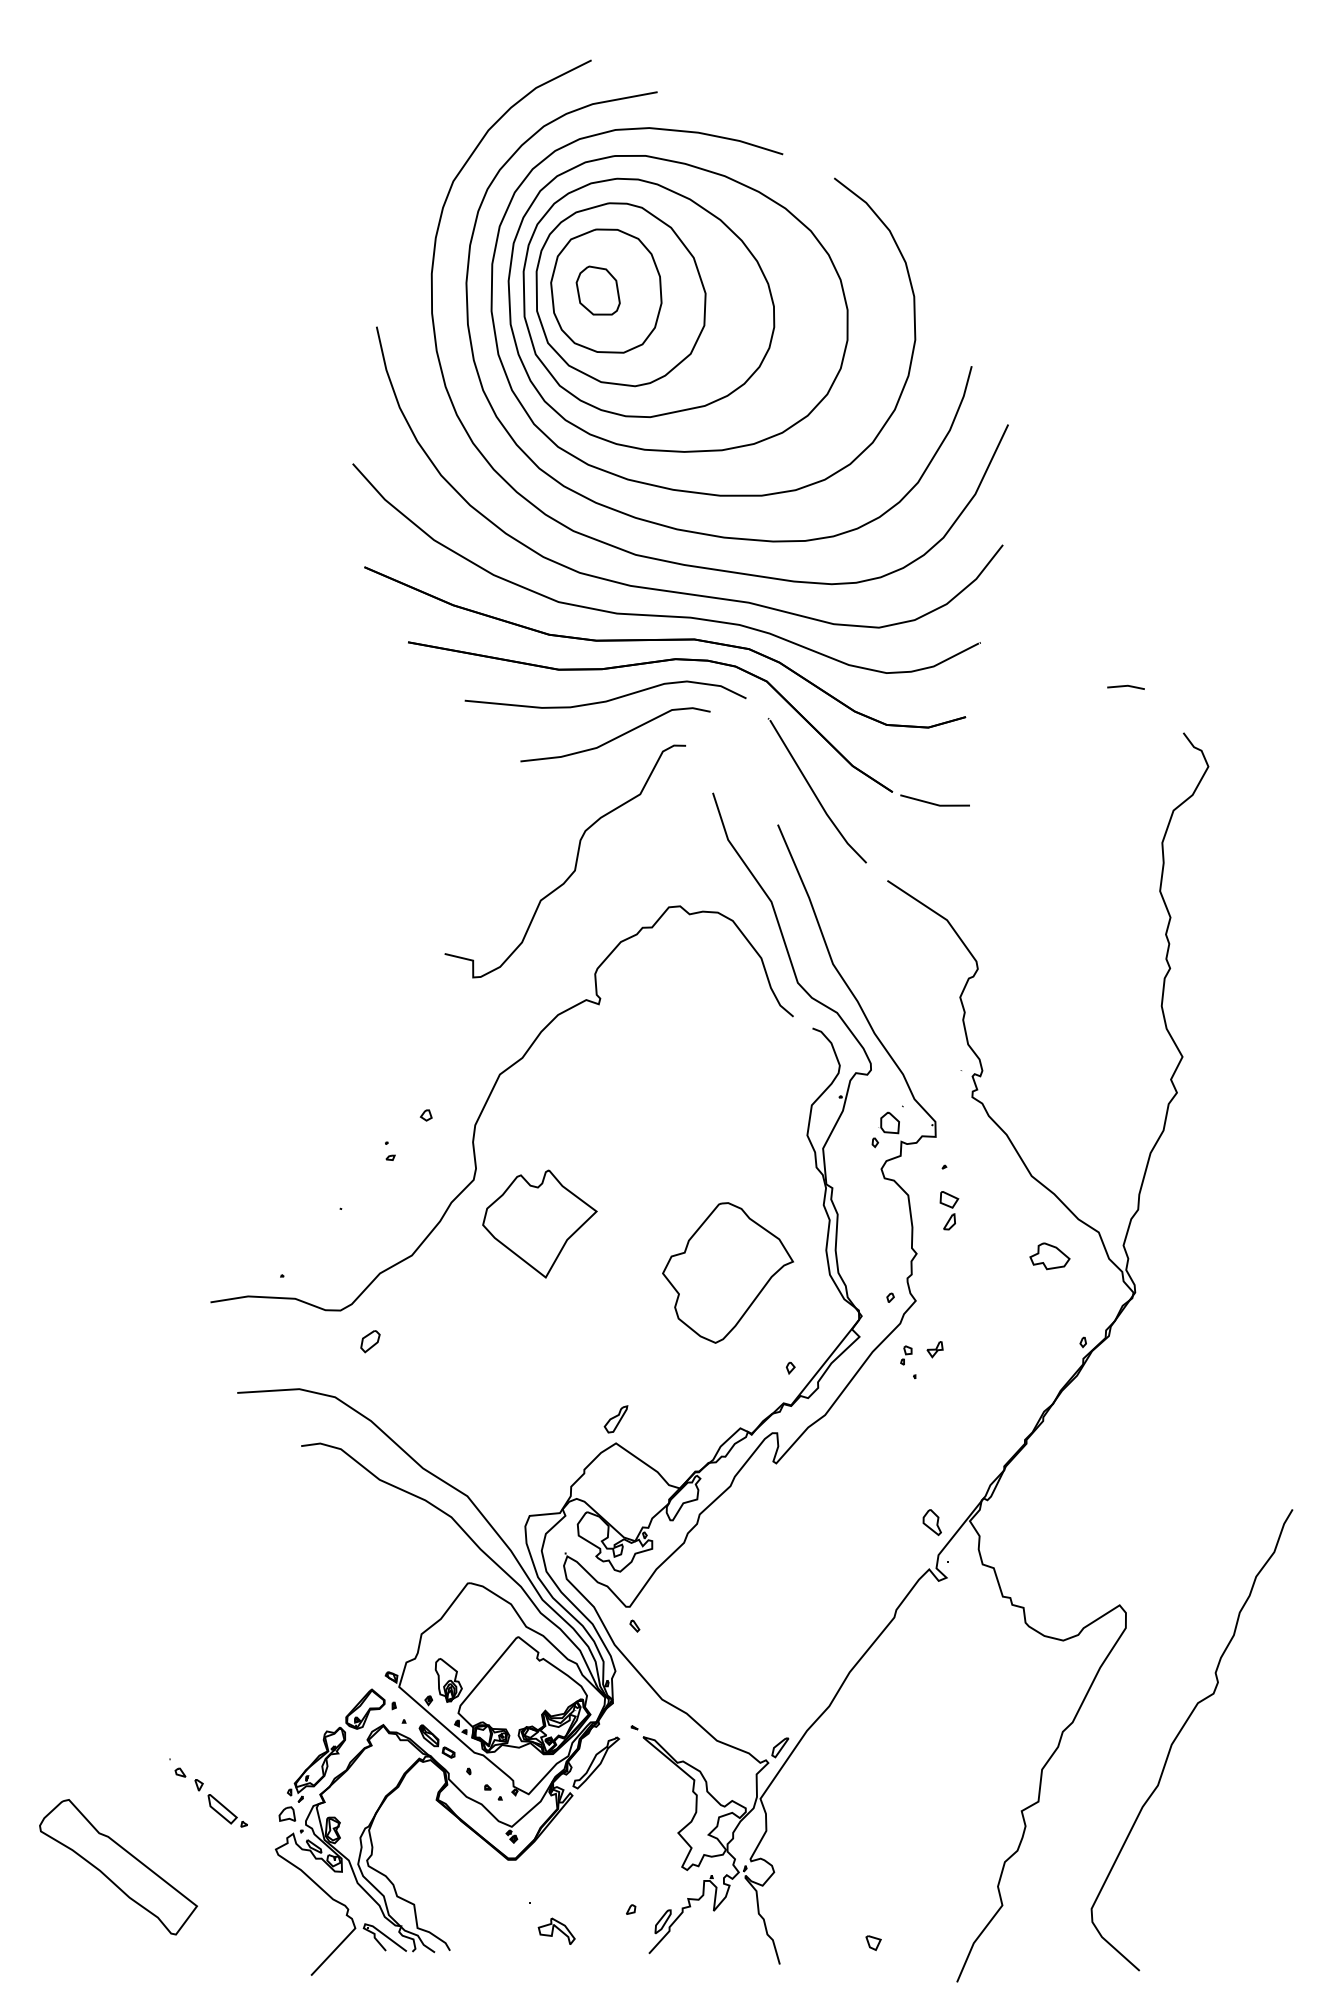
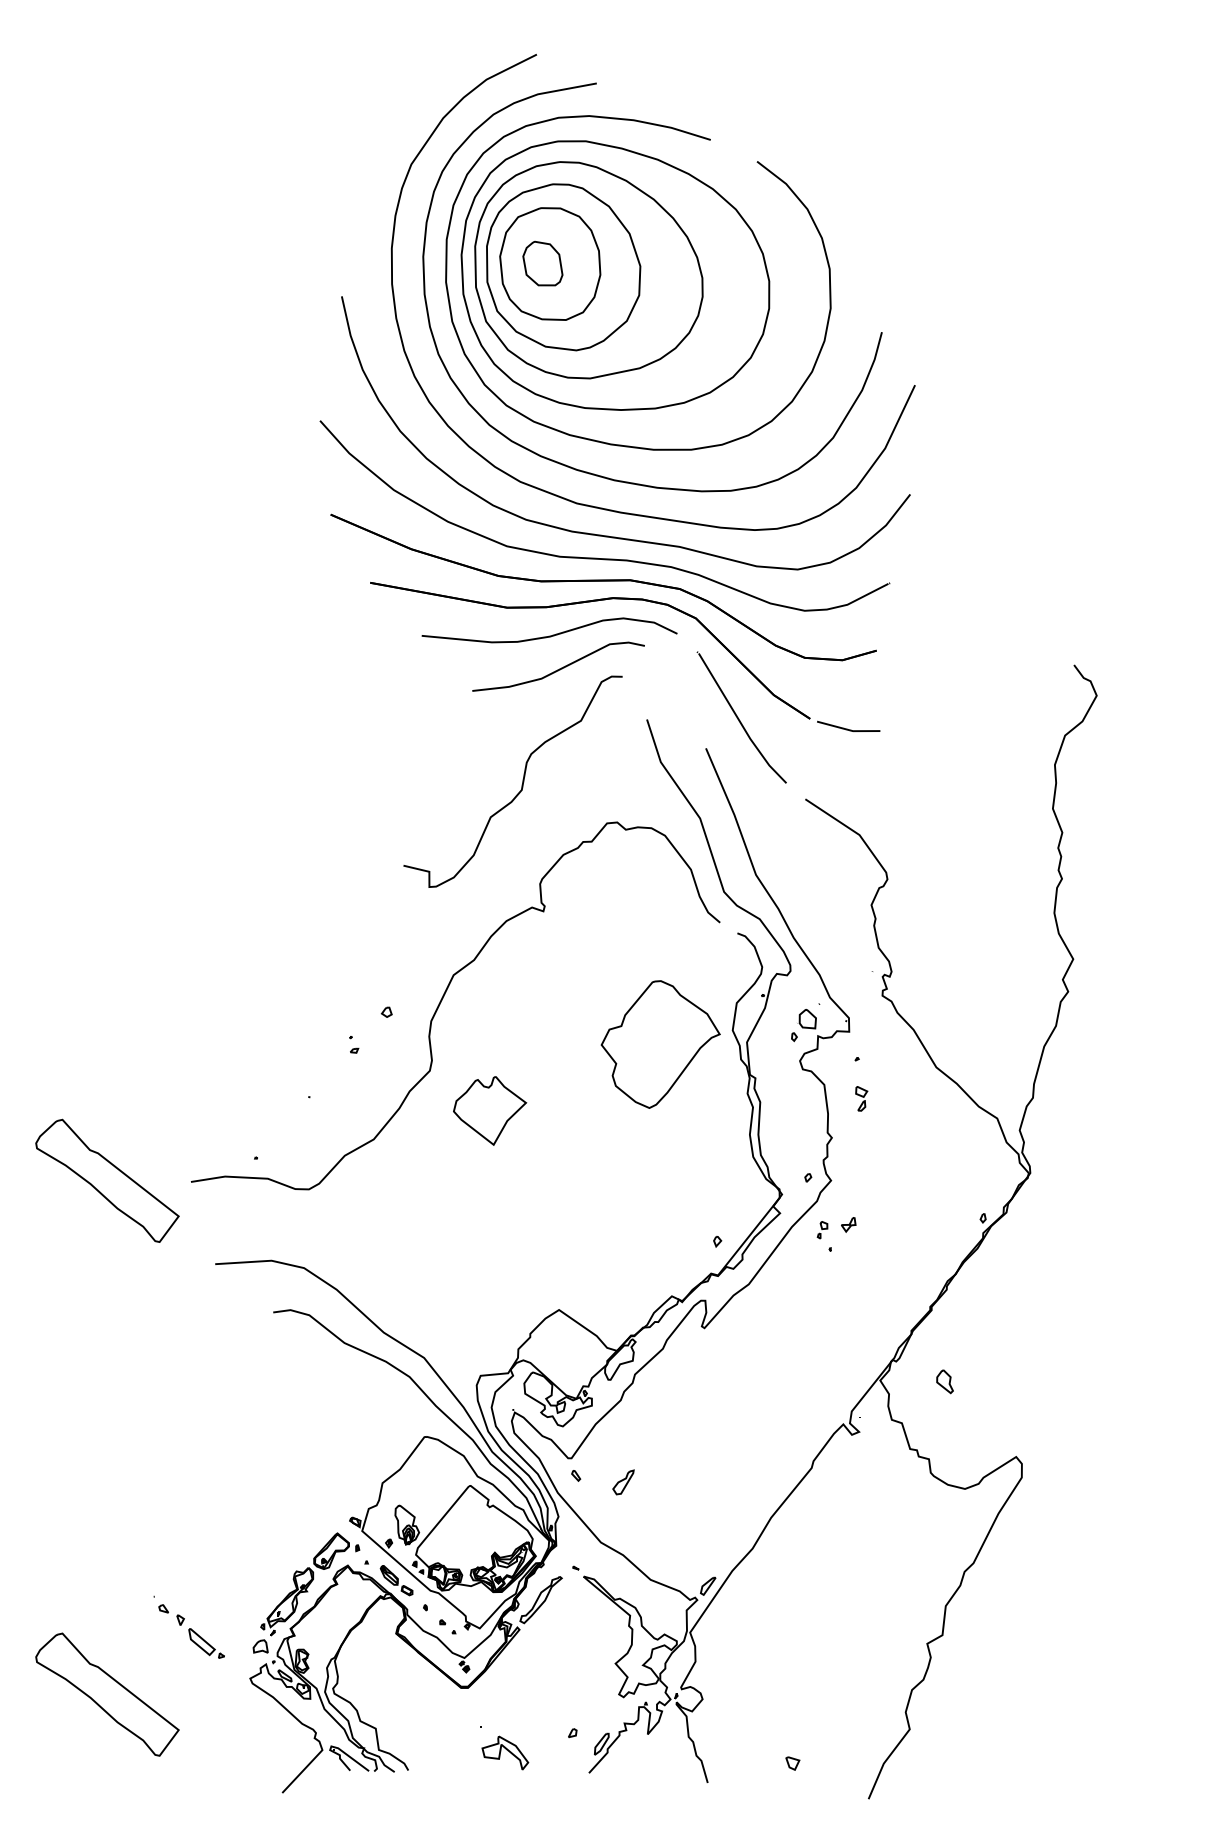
line: (1125, 686) -> (1021, 622), removed
part: (949, 1210) -> (861, 1098), size x0.7
part: (539, 1223) -> (489, 1110), size x0.7
part: (1049, 1256) -> (952, 1140), removed
part: (727, 1272) -> (660, 1044), moved
part: (118, 1301) -> (107, 1181), added
part: (370, 1341) -> (336, 1217), removed
part: (615, 1419) -> (623, 1482), moved
part: (931, 1522) -> (944, 1381), moved
curve: (1179, 1734) -> (1070, 1574), removed
part: (556, 1930) -> (505, 1752), size x1.4

